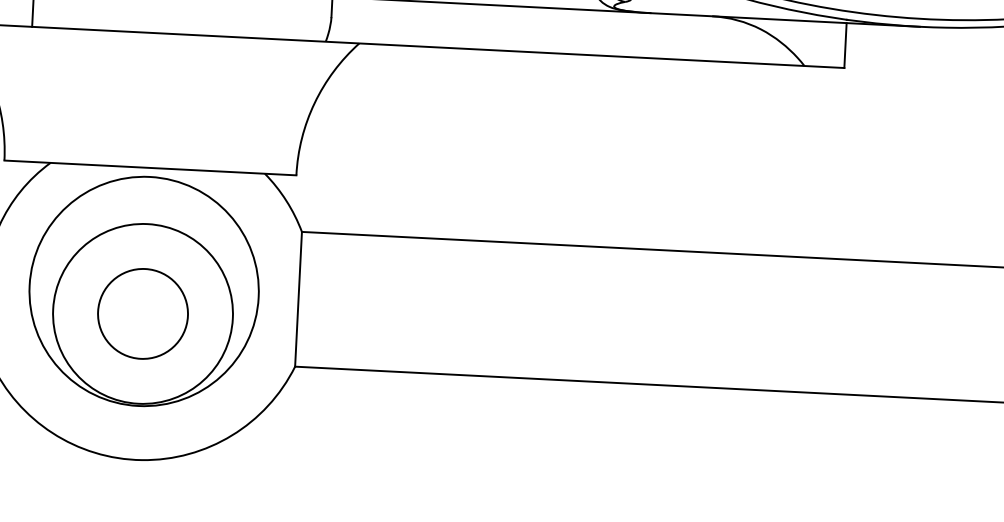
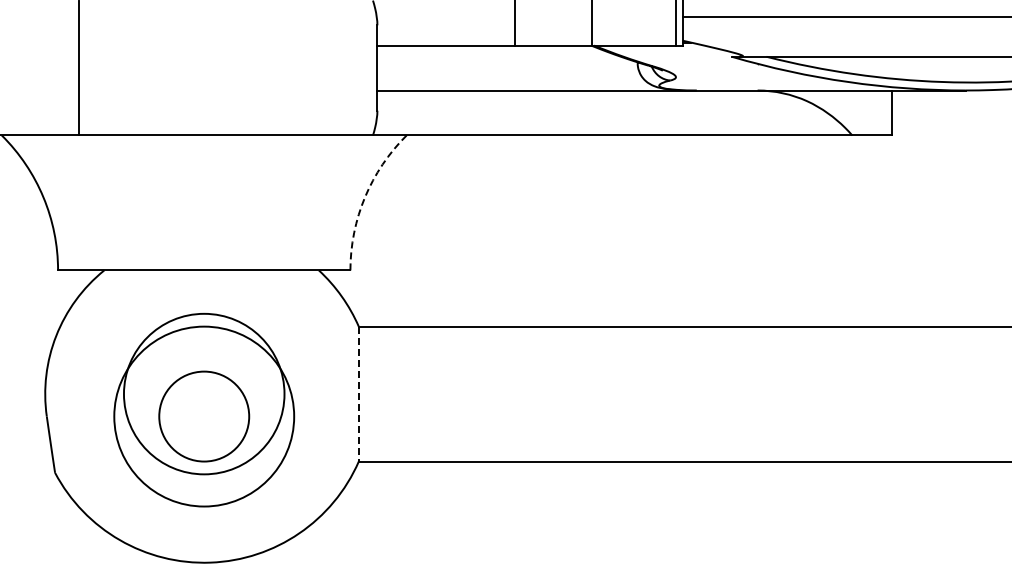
arc: (315, 103) -> (365, 197), solid -> dashed
circle: (143, 290) -> (203, 393), size x0.7
line: (298, 299) -> (358, 394), solid -> dashed

